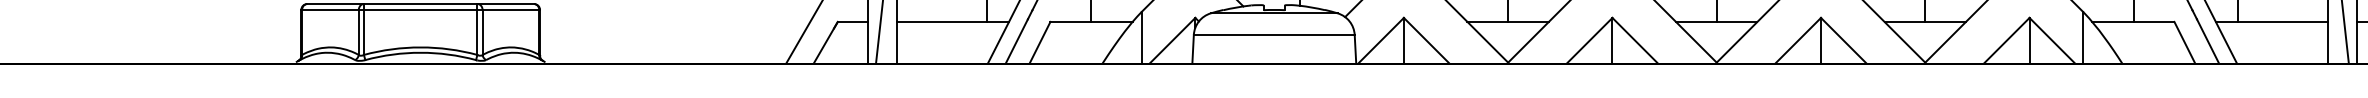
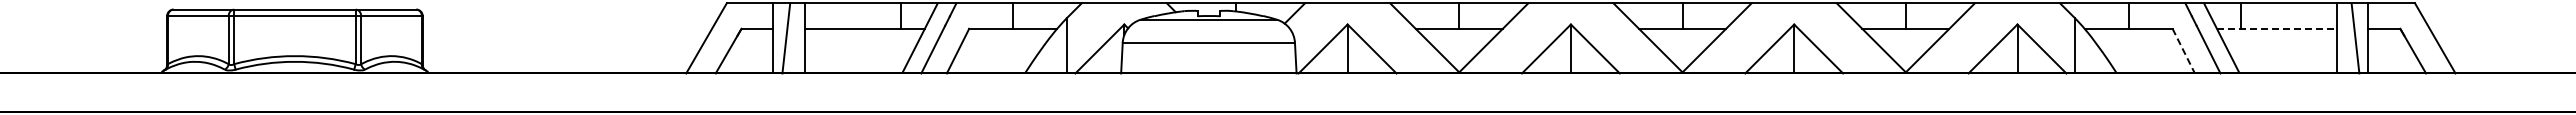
line: (2271, 21) -> (2276, 28), solid -> dashed
line: (2184, 43) -> (2183, 51), solid -> dashed

